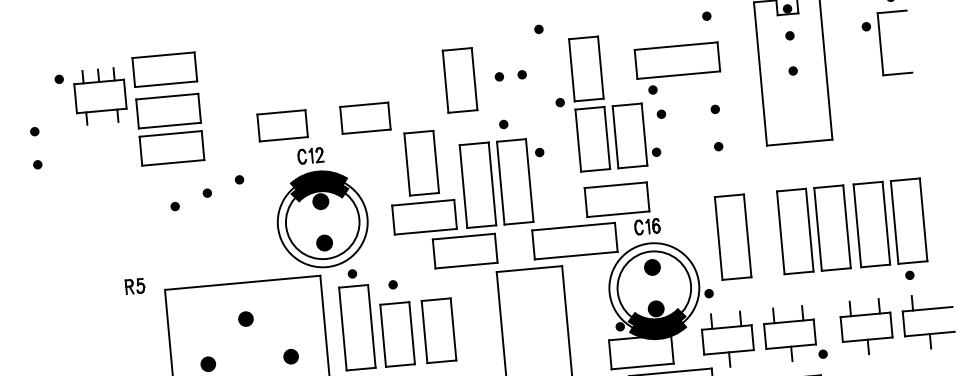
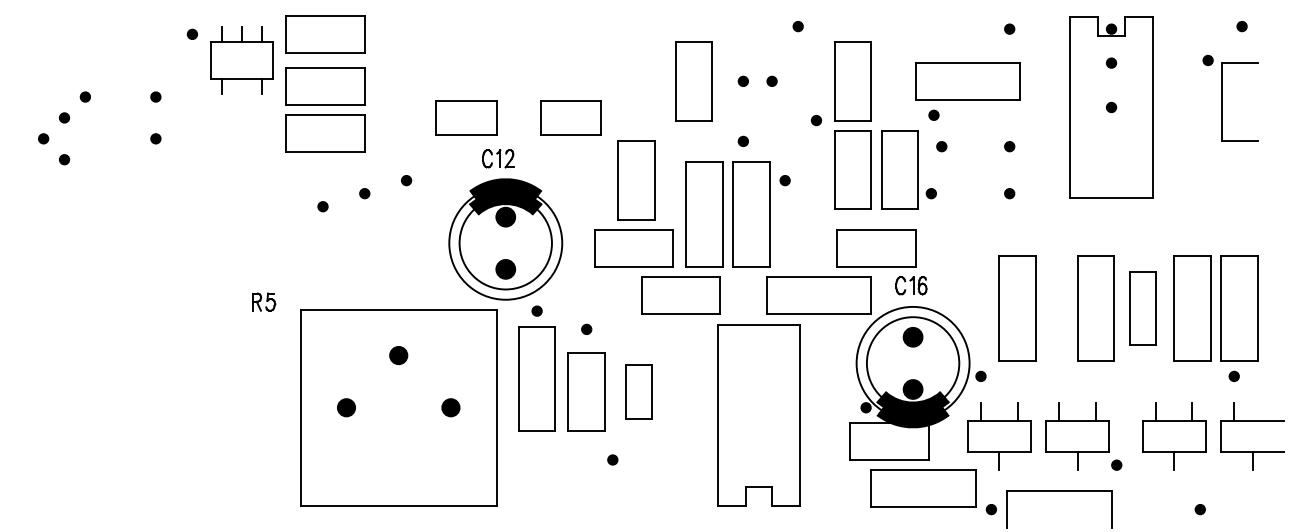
part: (881, 43) -> (1222, 101), moved
part: (832, 228) -> (1142, 308), size x0.7
part: (438, 330) -> (638, 391), size x0.7

